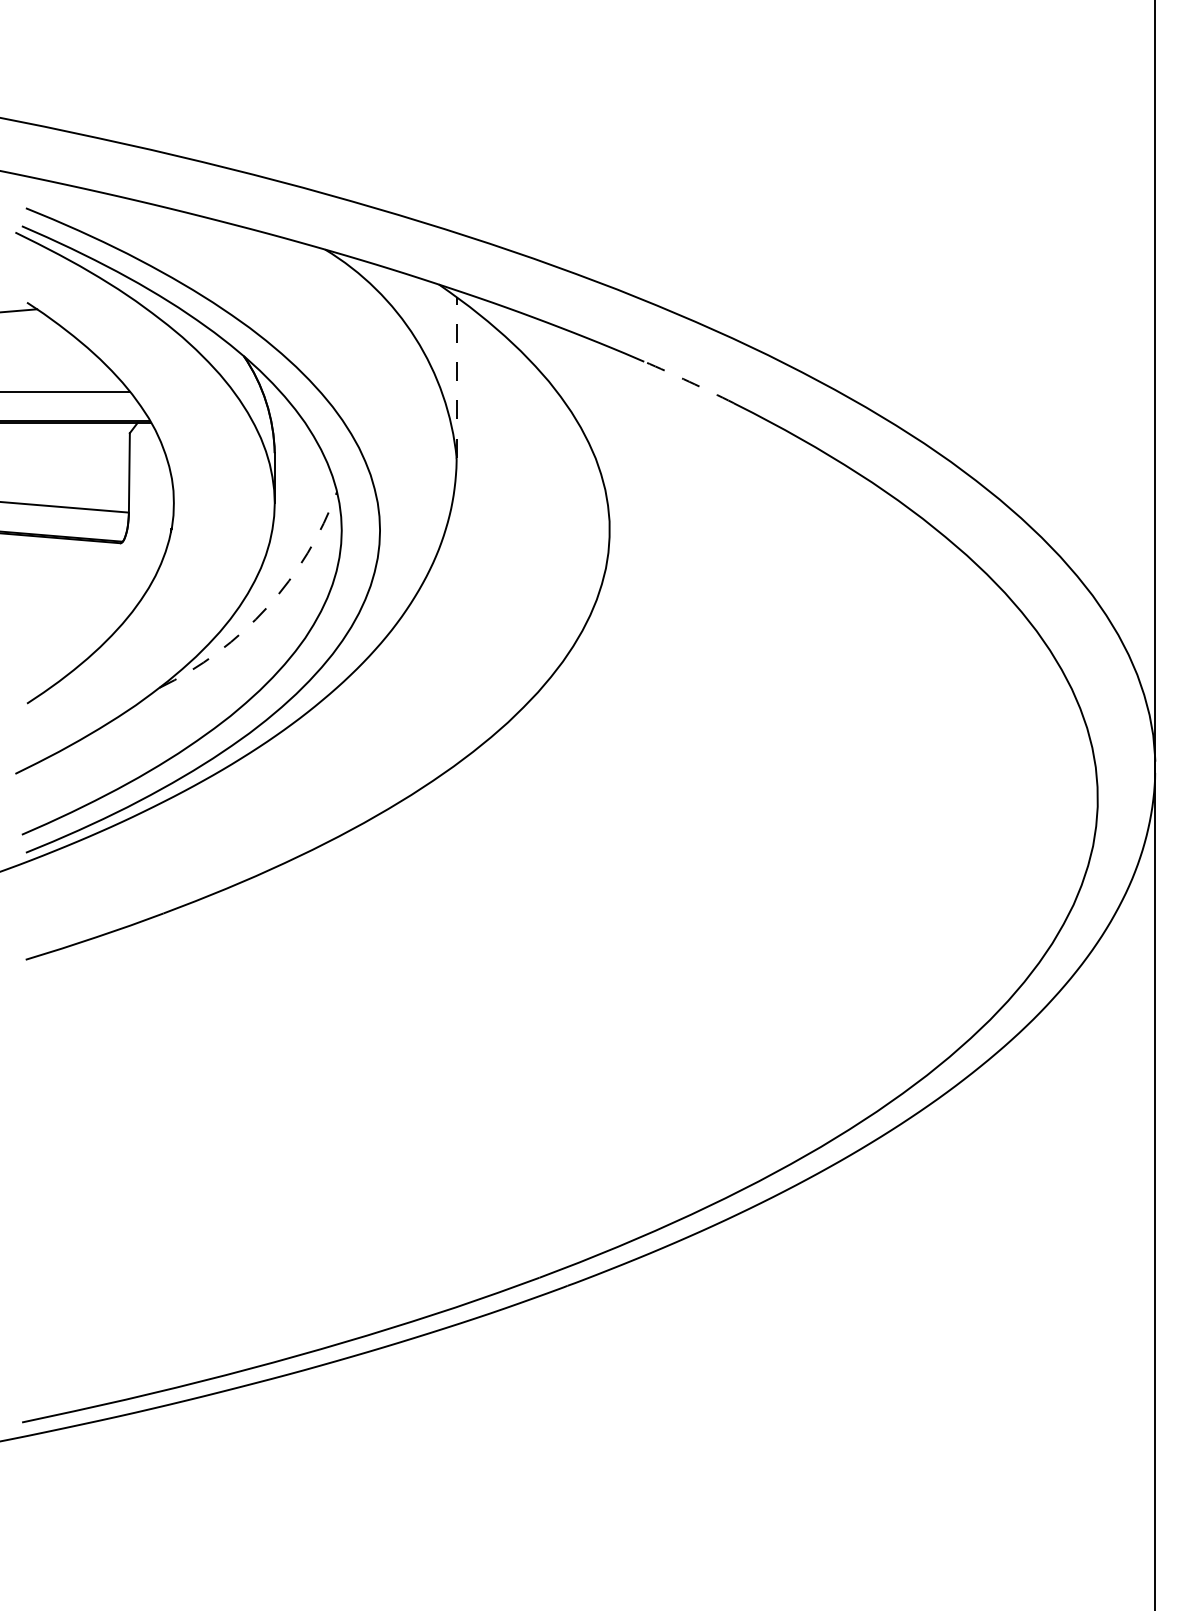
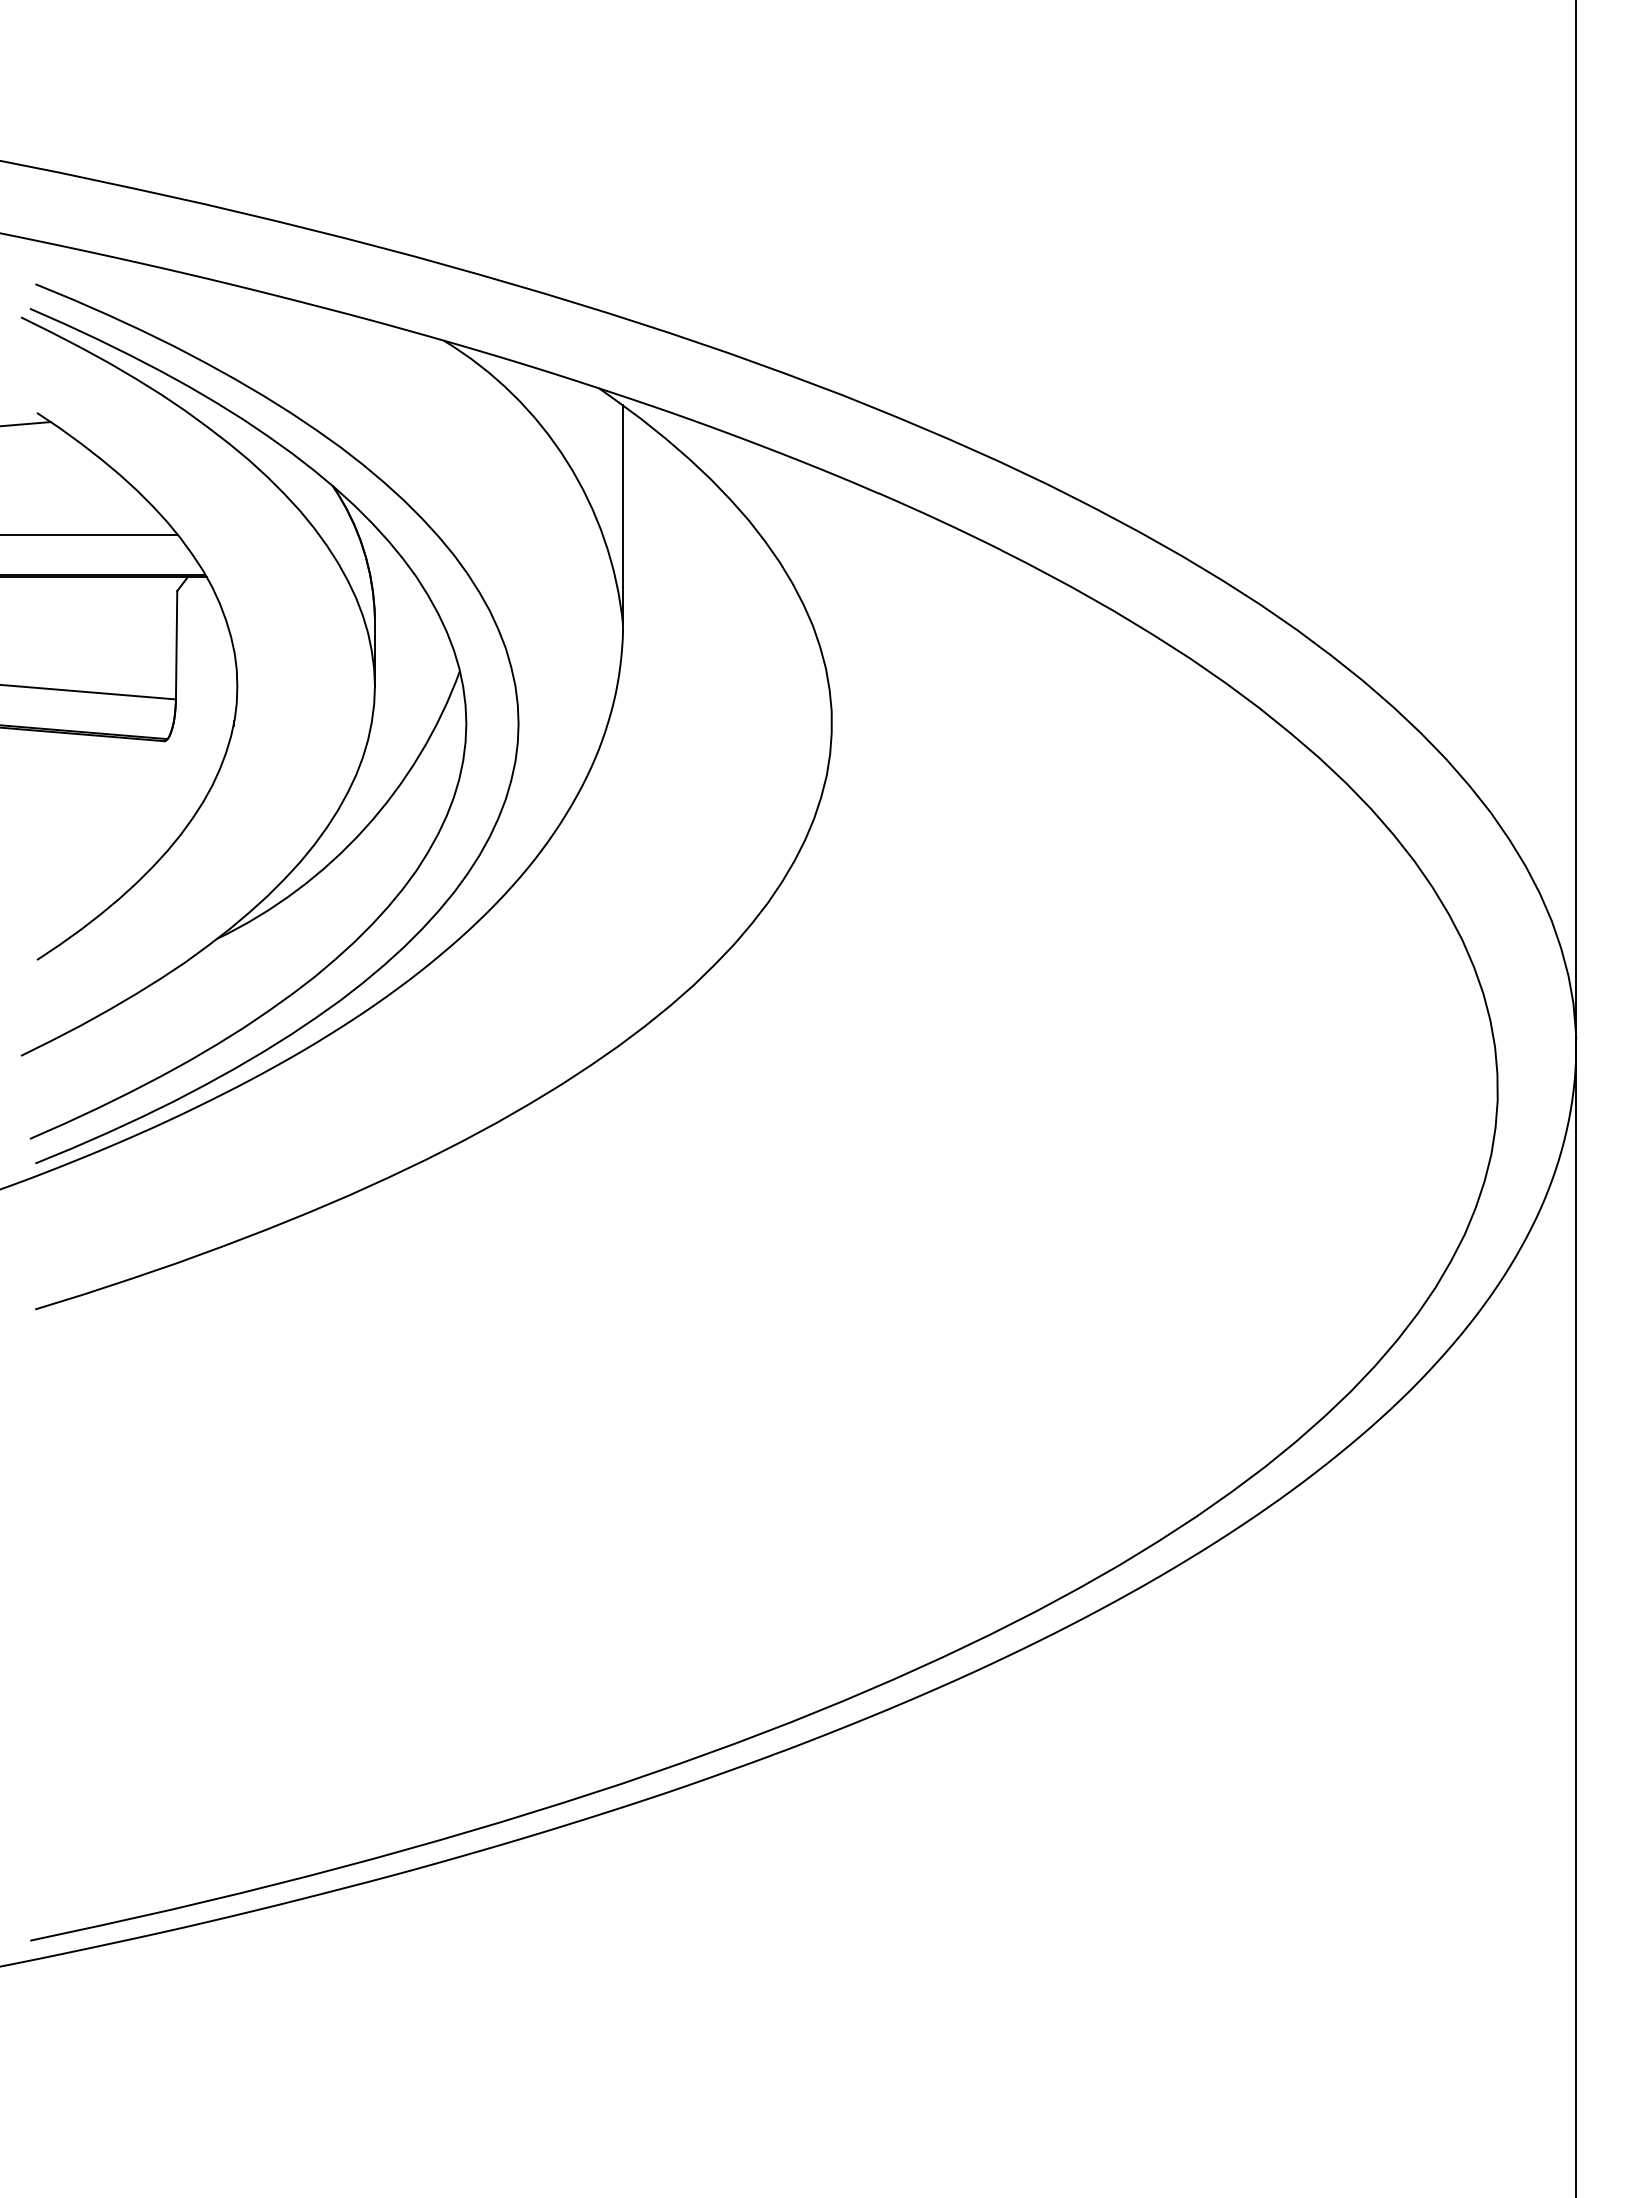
line: (456, 377) -> (623, 514), dashed -> solid
arc: (689, 381) -> (940, 520), dashed -> solid
arc: (267, 607) -> (364, 828), dashed -> solid

